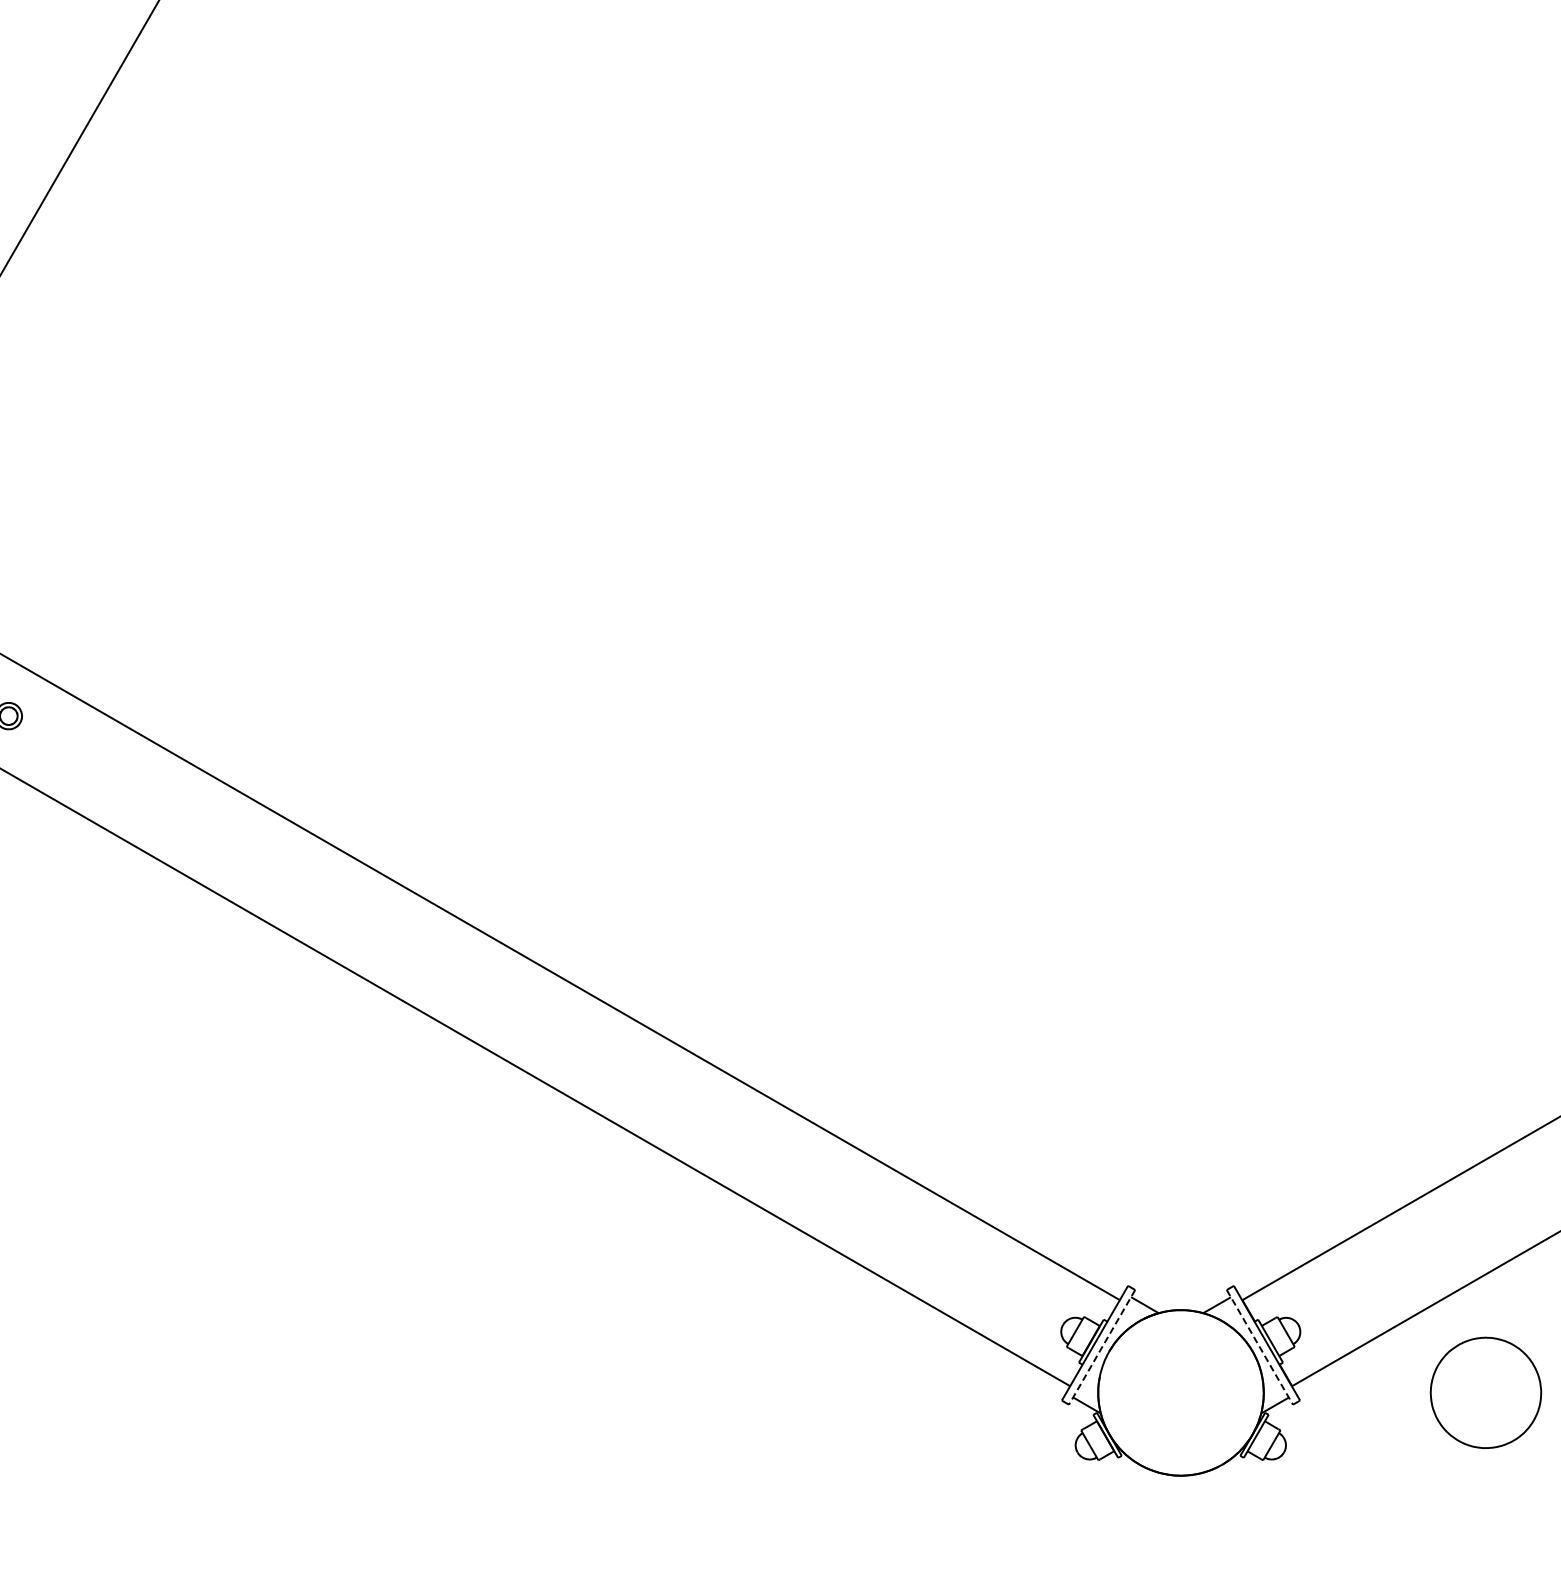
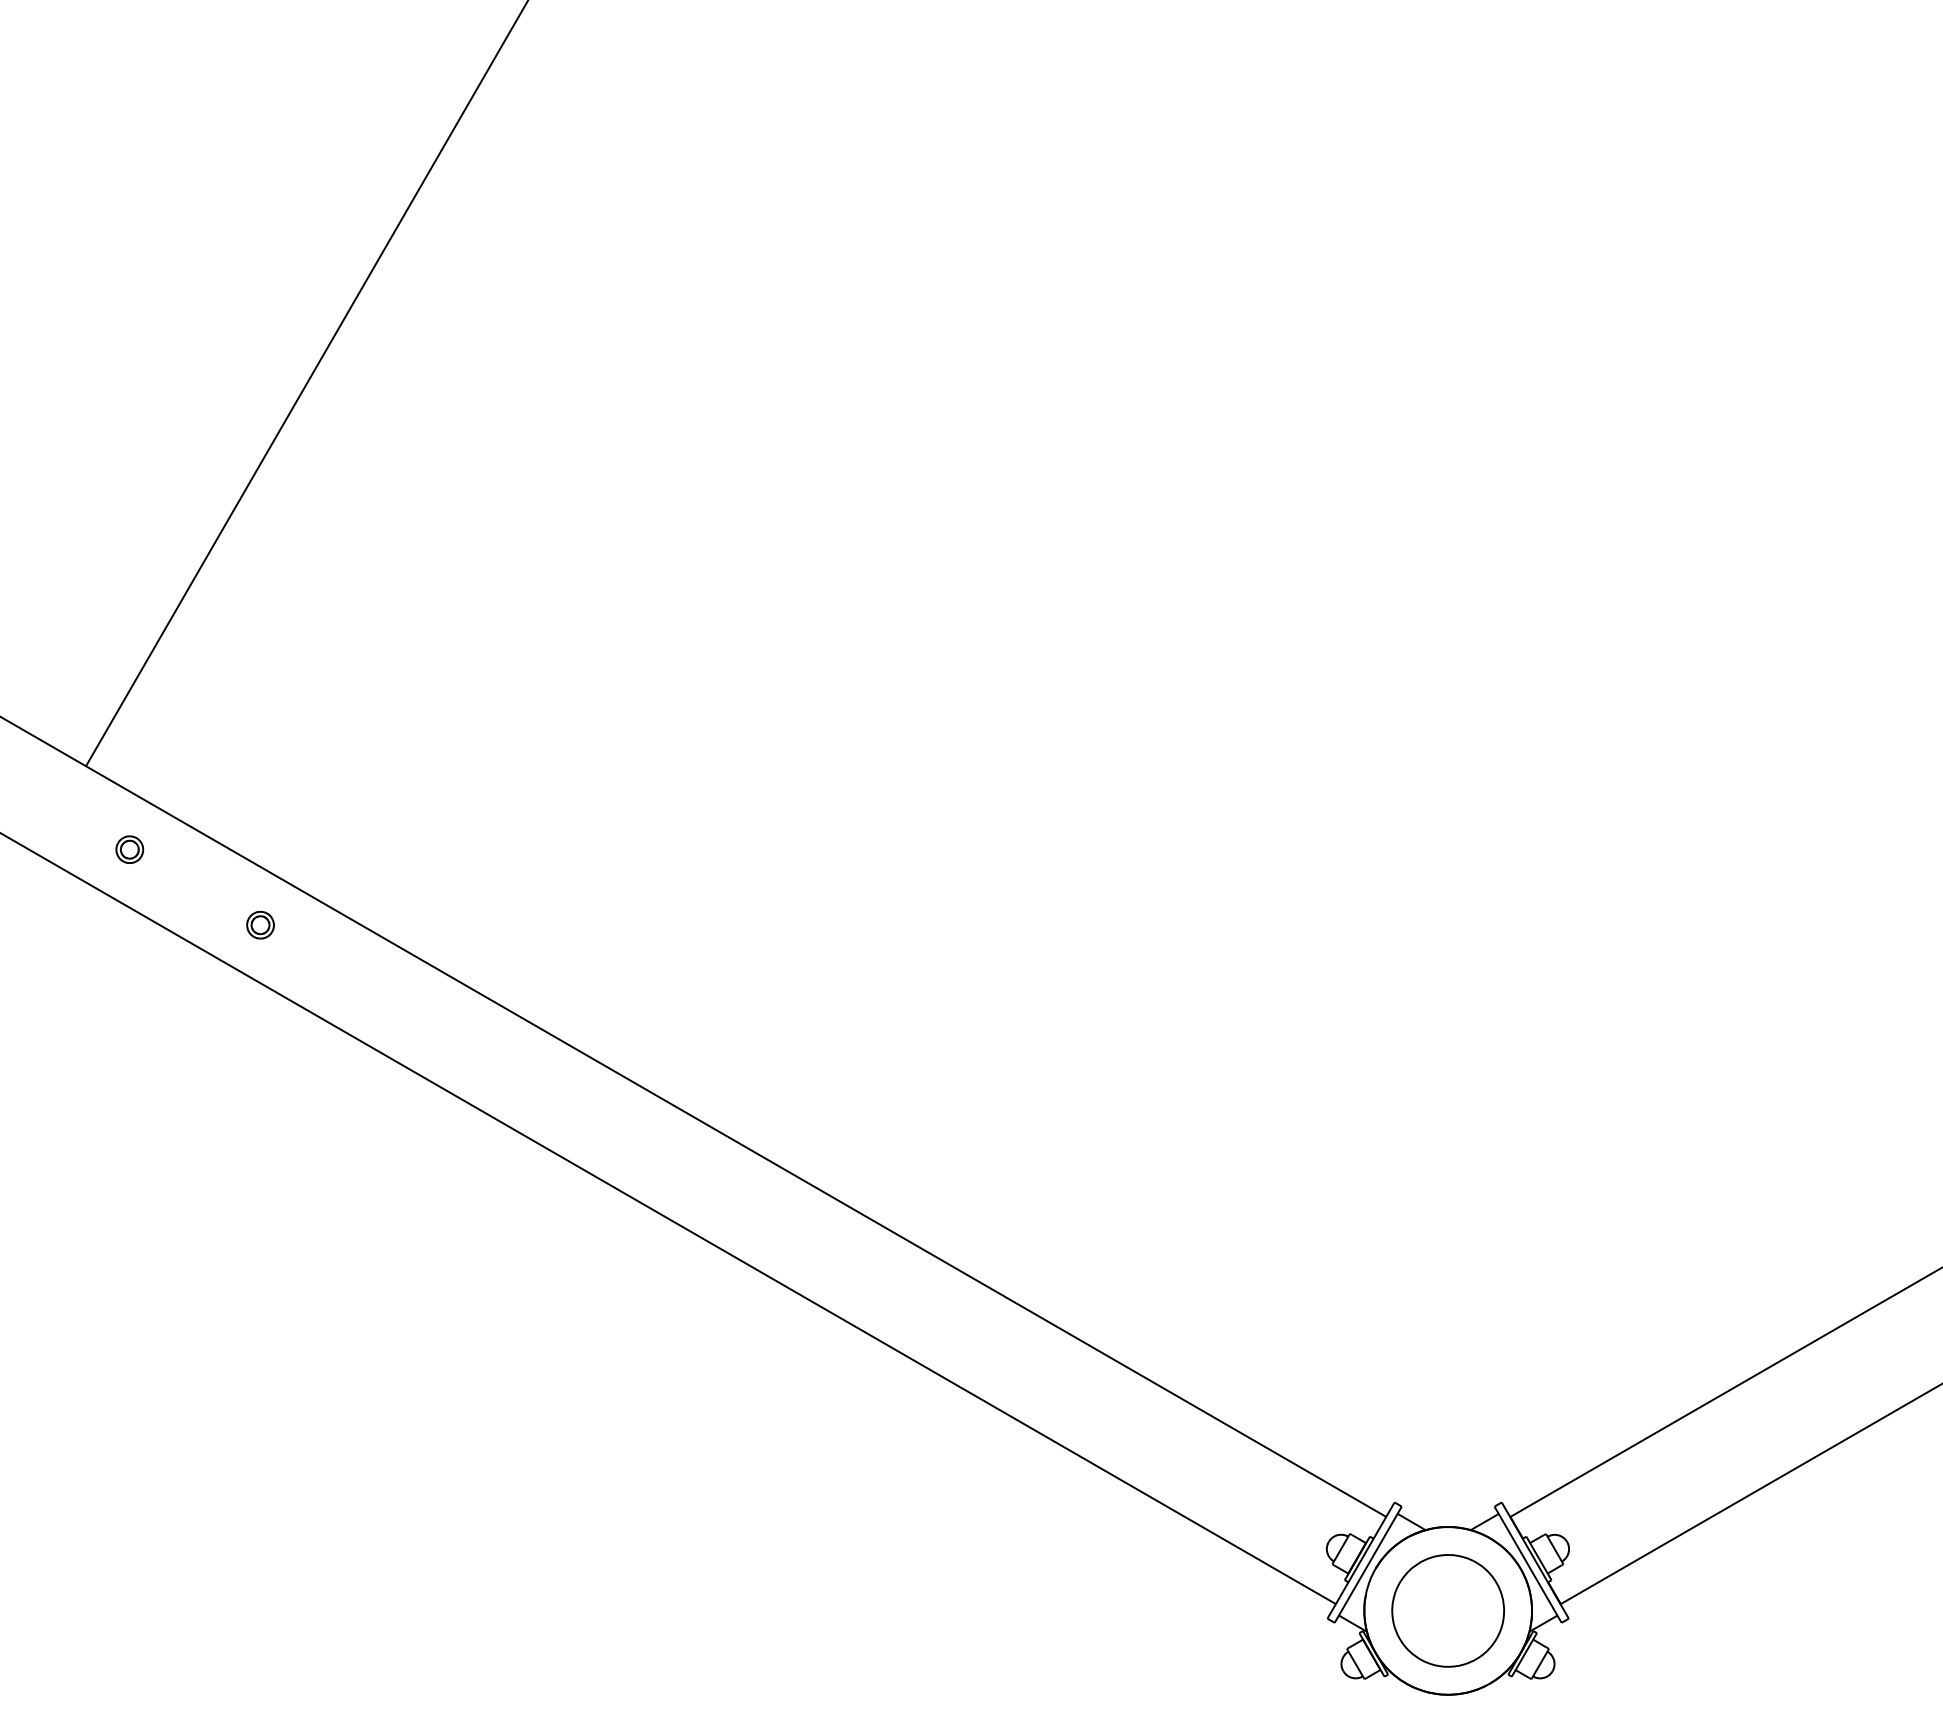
line: (1102, 1348) -> (1368, 1565), dashed -> solid
line: (1260, 1348) -> (1528, 1565), dashed -> solid
part: (1485, 1392) -> (1447, 1610), moved

